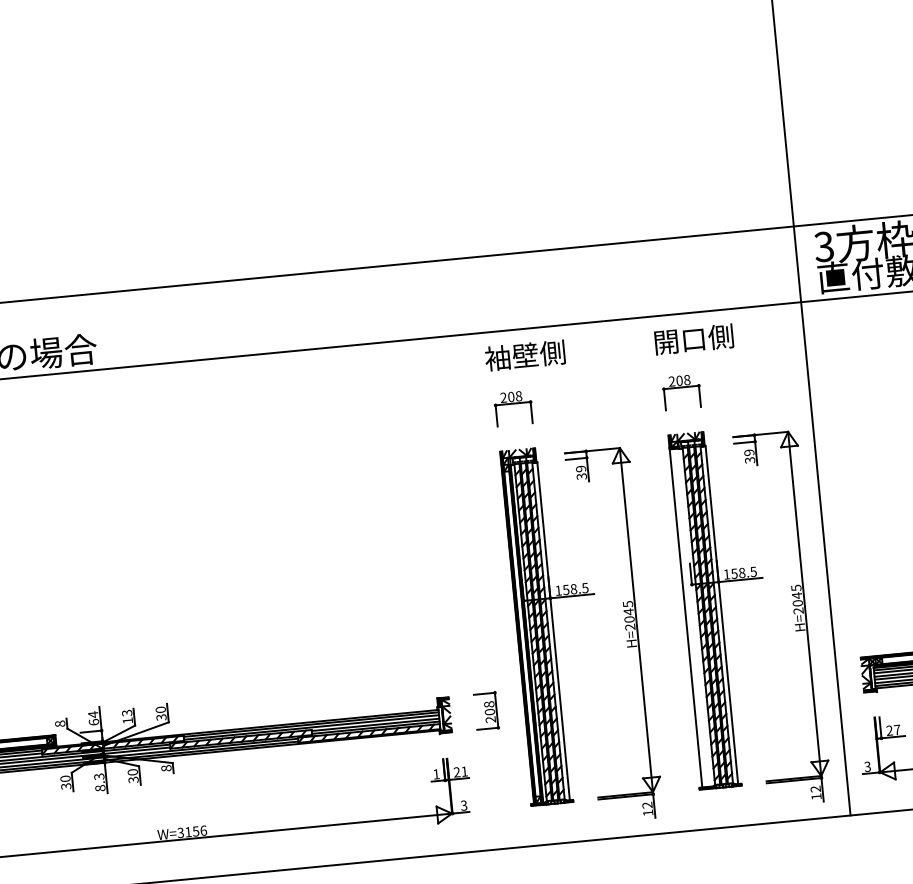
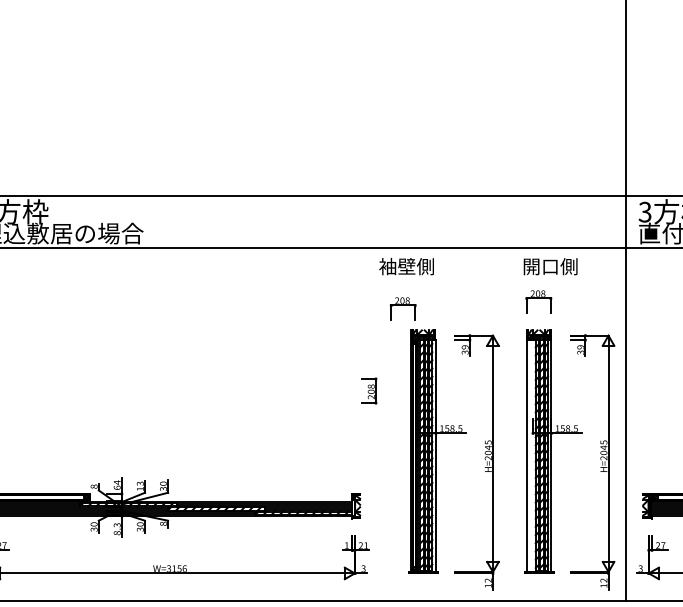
text: (524, 355) -> (406, 266), moved
part: (512, 408) -> (402, 308), moved
part: (487, 710) -> (369, 390), moved

